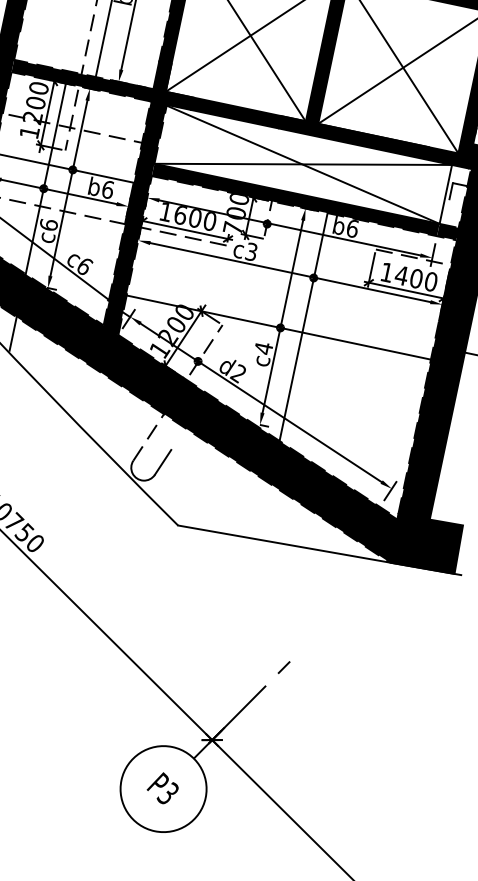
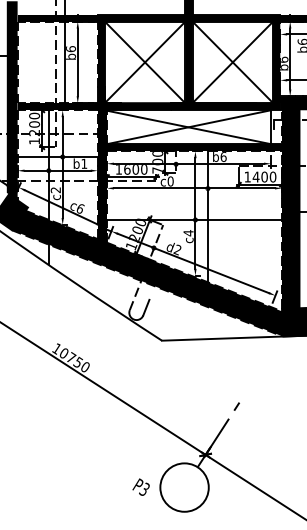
text: (108, 189) -> (84, 163), b6 -> b1
text: (48, 225) -> (55, 190), c6 -> c2
text: (251, 251) -> (170, 181), c3 -> c0
text: (162, 786) -> (140, 486), moved

